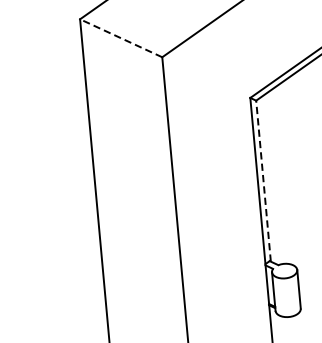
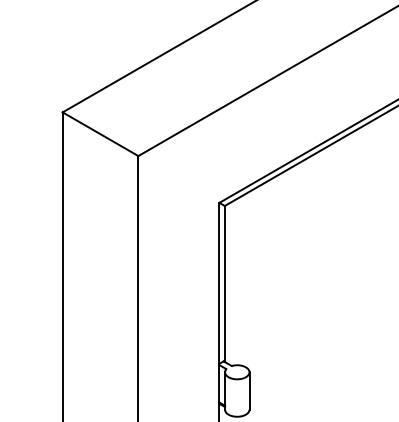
line: (121, 38) -> (100, 134), dashed -> solid
line: (263, 180) -> (224, 283), dashed -> solid

